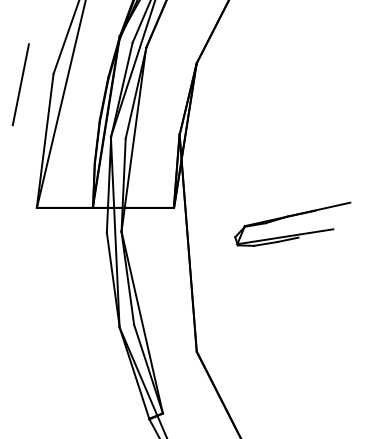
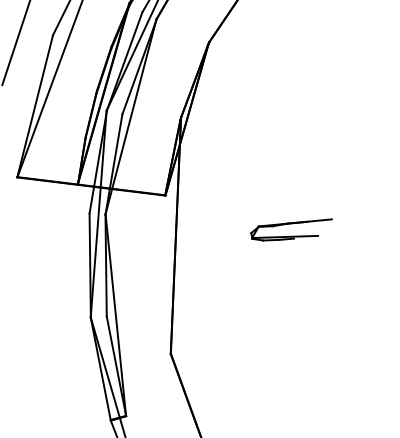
part: (292, 224) -> (291, 229), size x0.62

